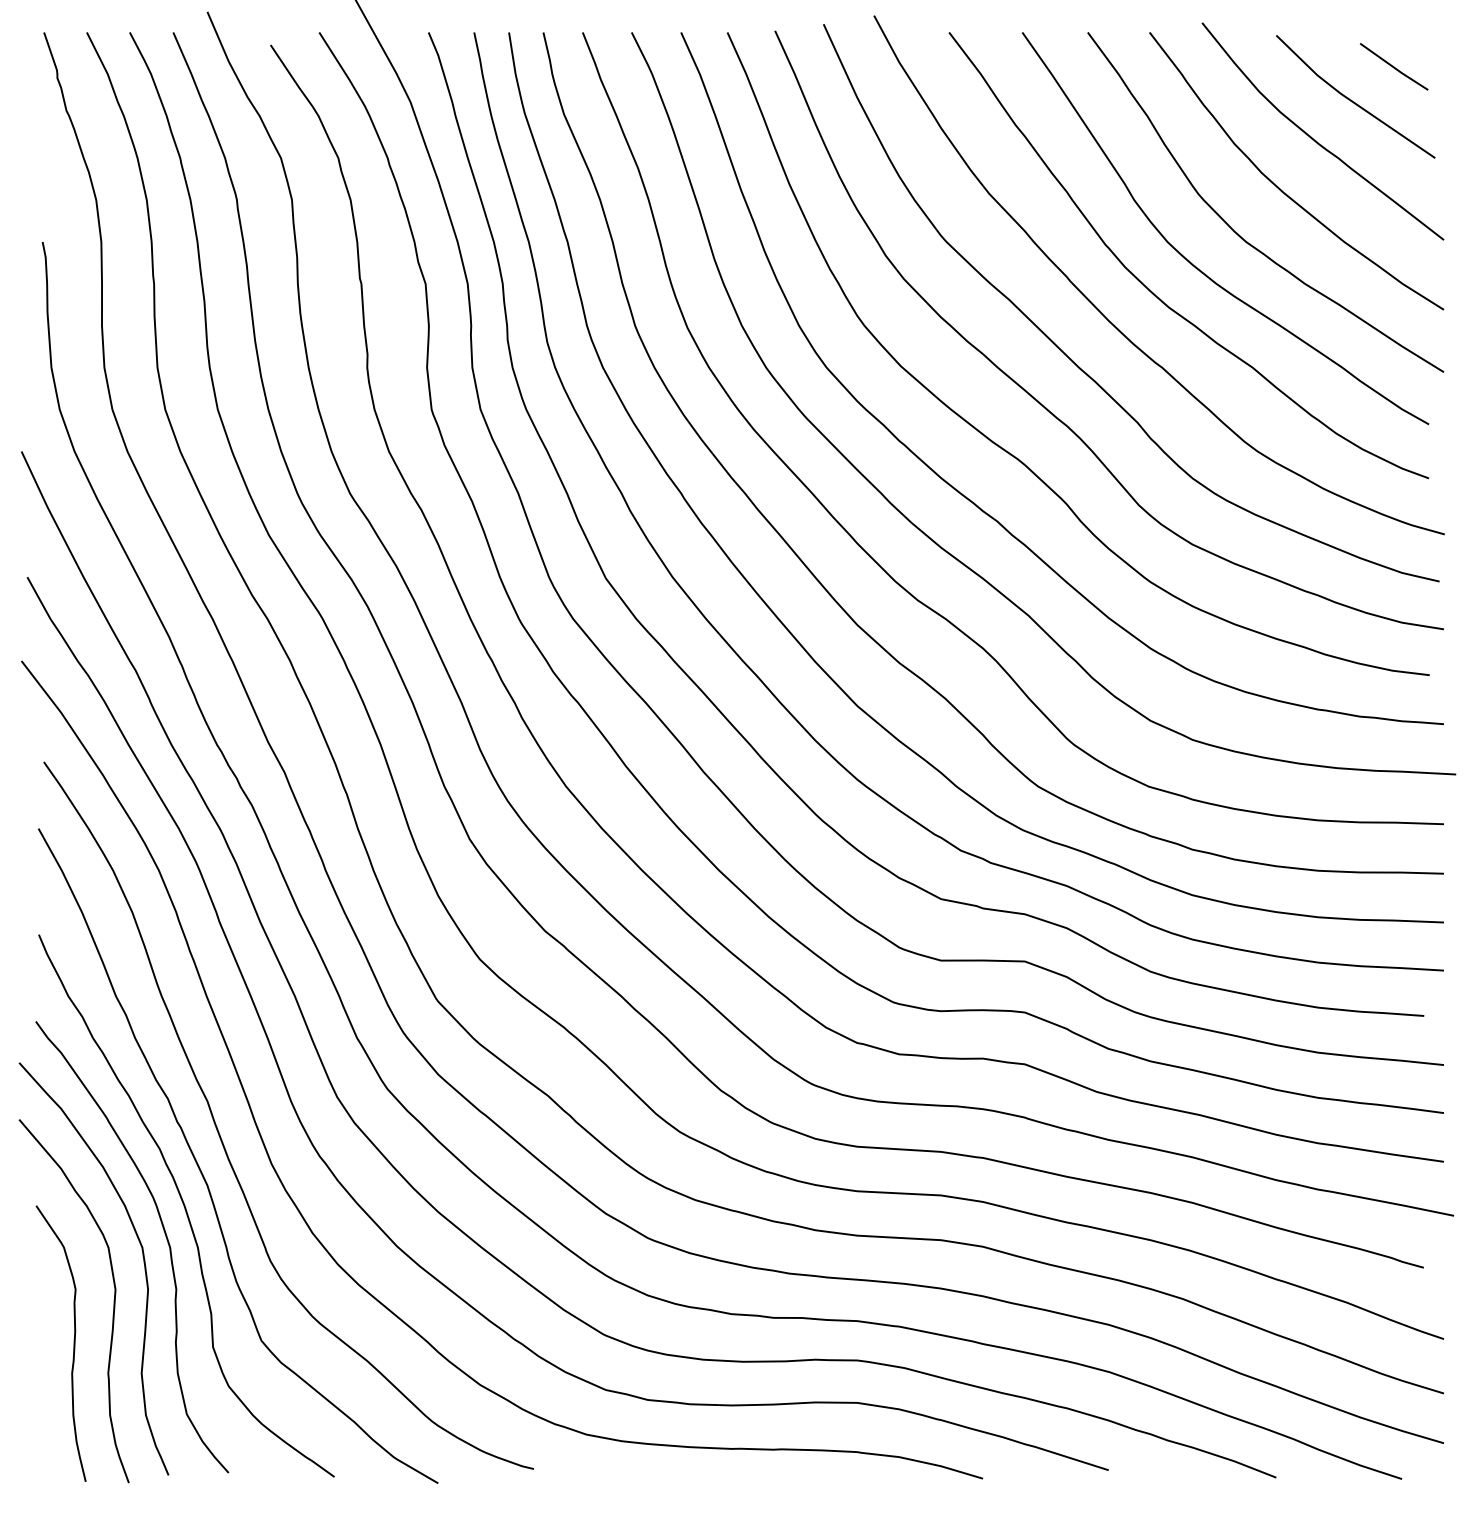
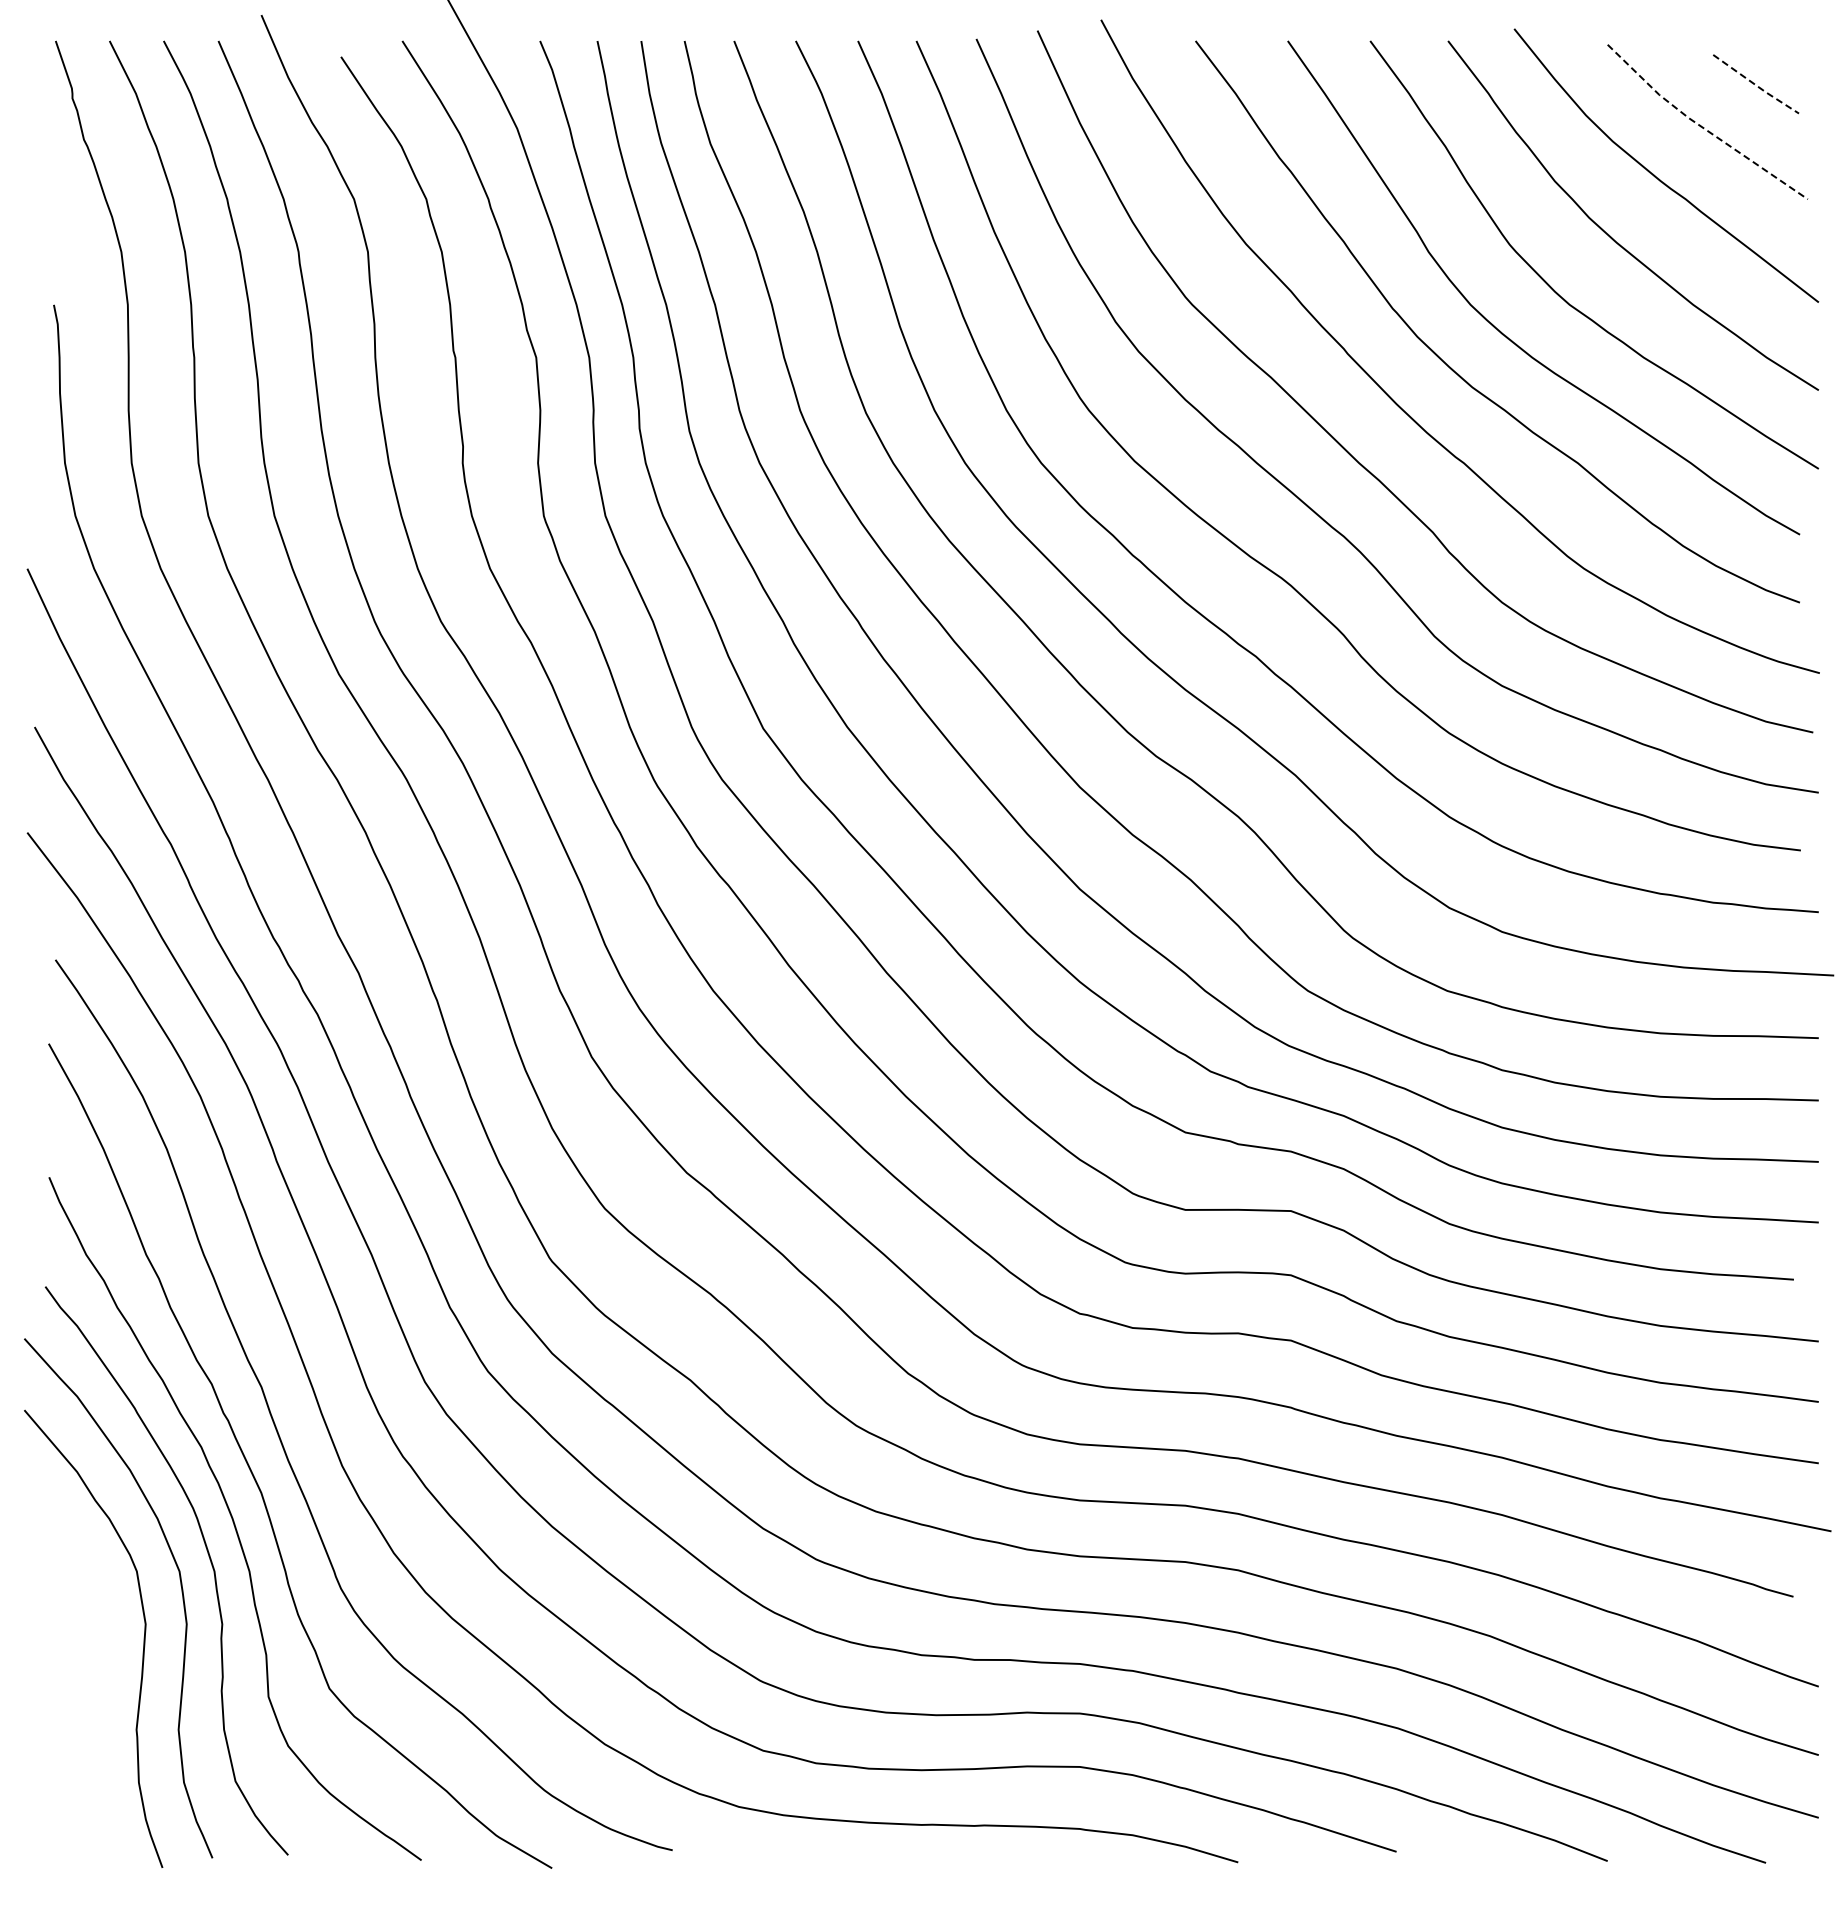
line: (1394, 67) -> (1756, 85), solid -> dashed
line: (1351, 101) -> (1702, 127), solid -> dashed
curve: (74, 1343) -> (93, 1692), removed

